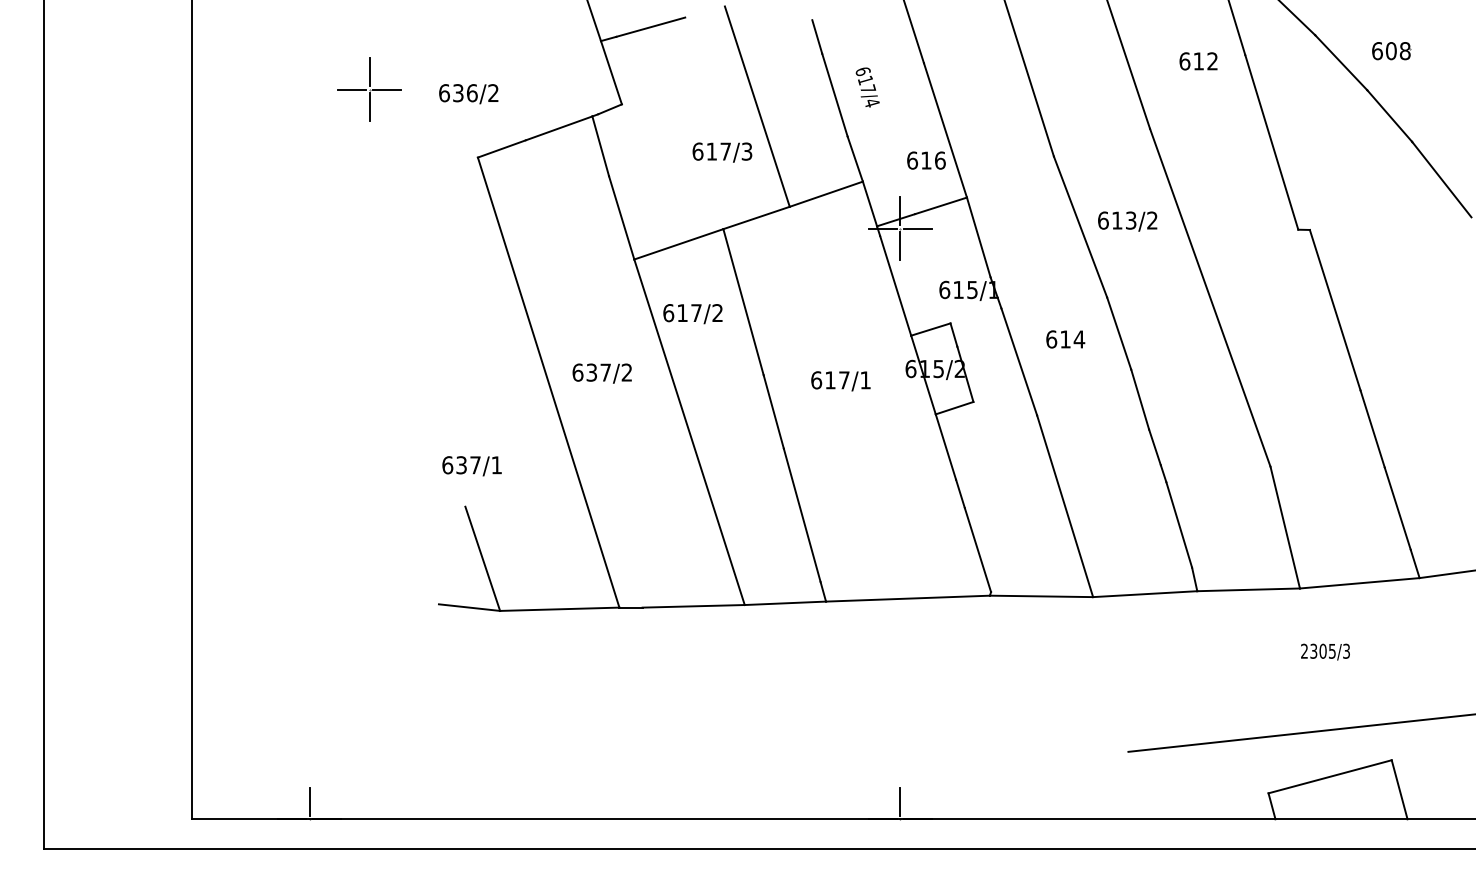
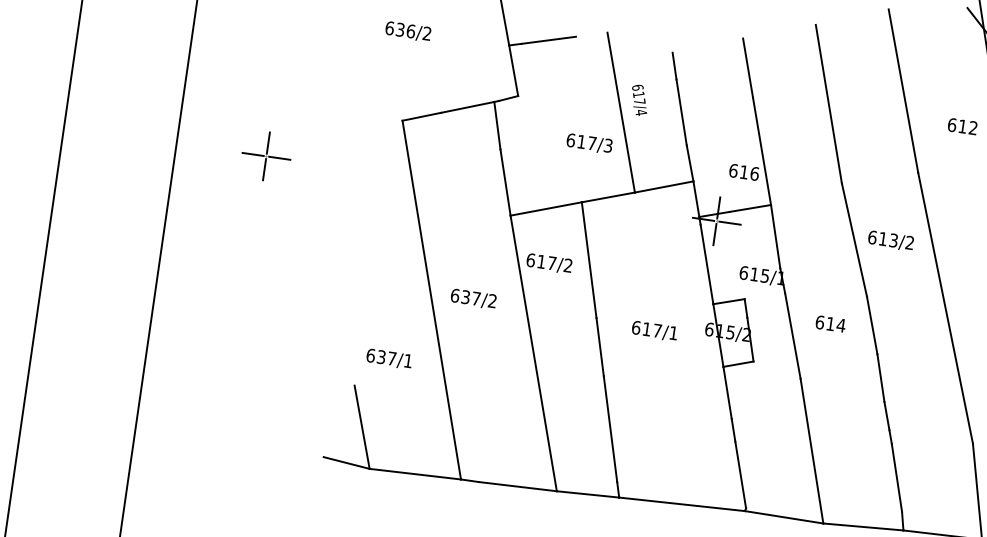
text: (867, 87) -> (639, 100), moved
part: (369, 89) -> (266, 156), moved
text: (468, 94) -> (407, 31), moved
text: (471, 466) -> (388, 359), moved

